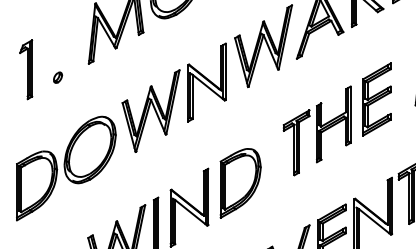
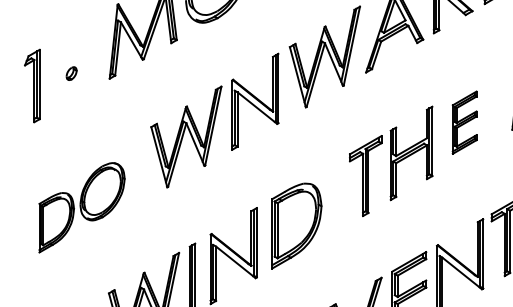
part: (58, 77) -> (72, 73), moved
part: (376, 99) -> (464, 122), size x0.7
part: (66, 168) -> (82, 207), size x0.7

